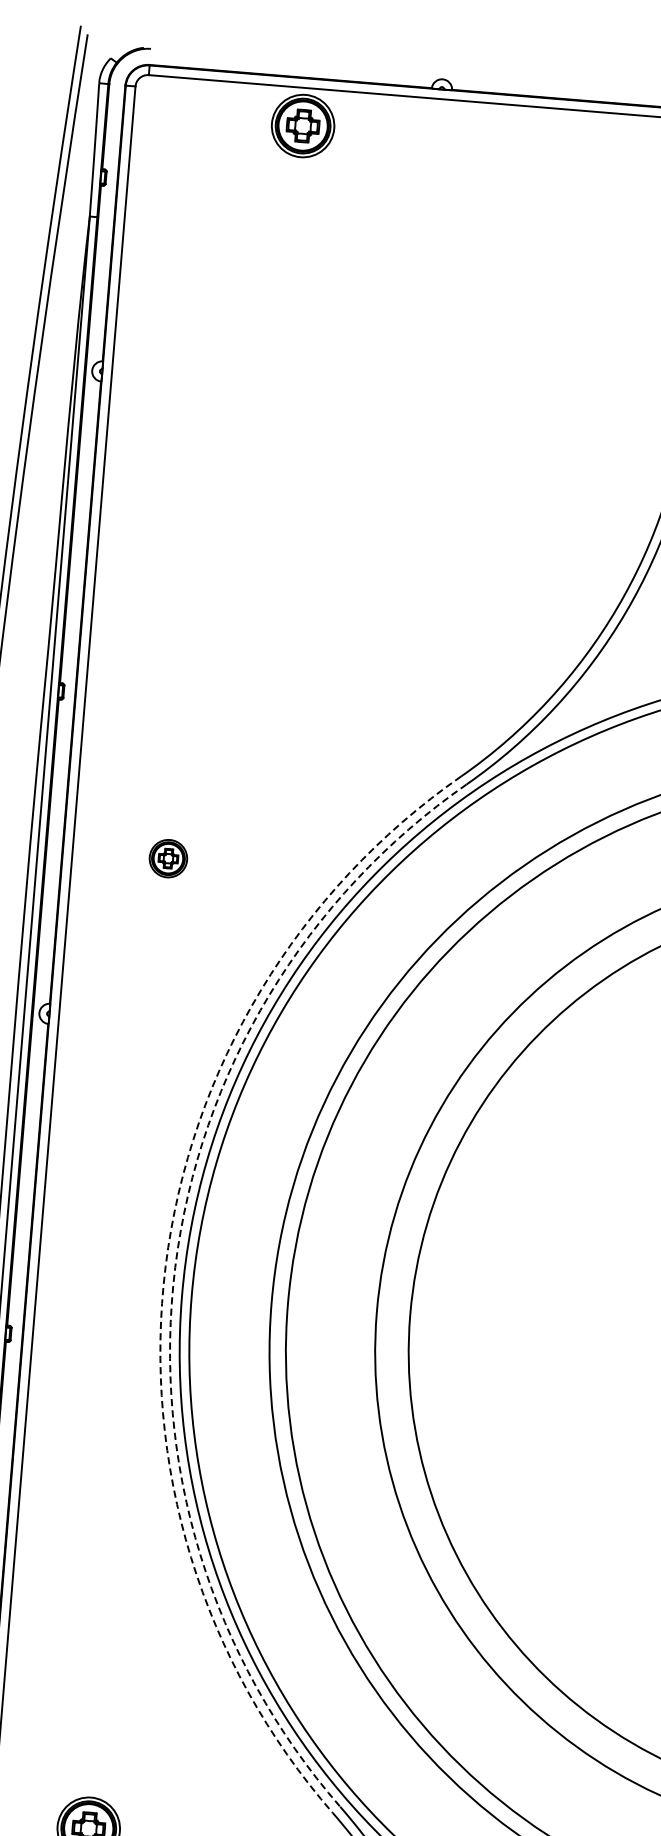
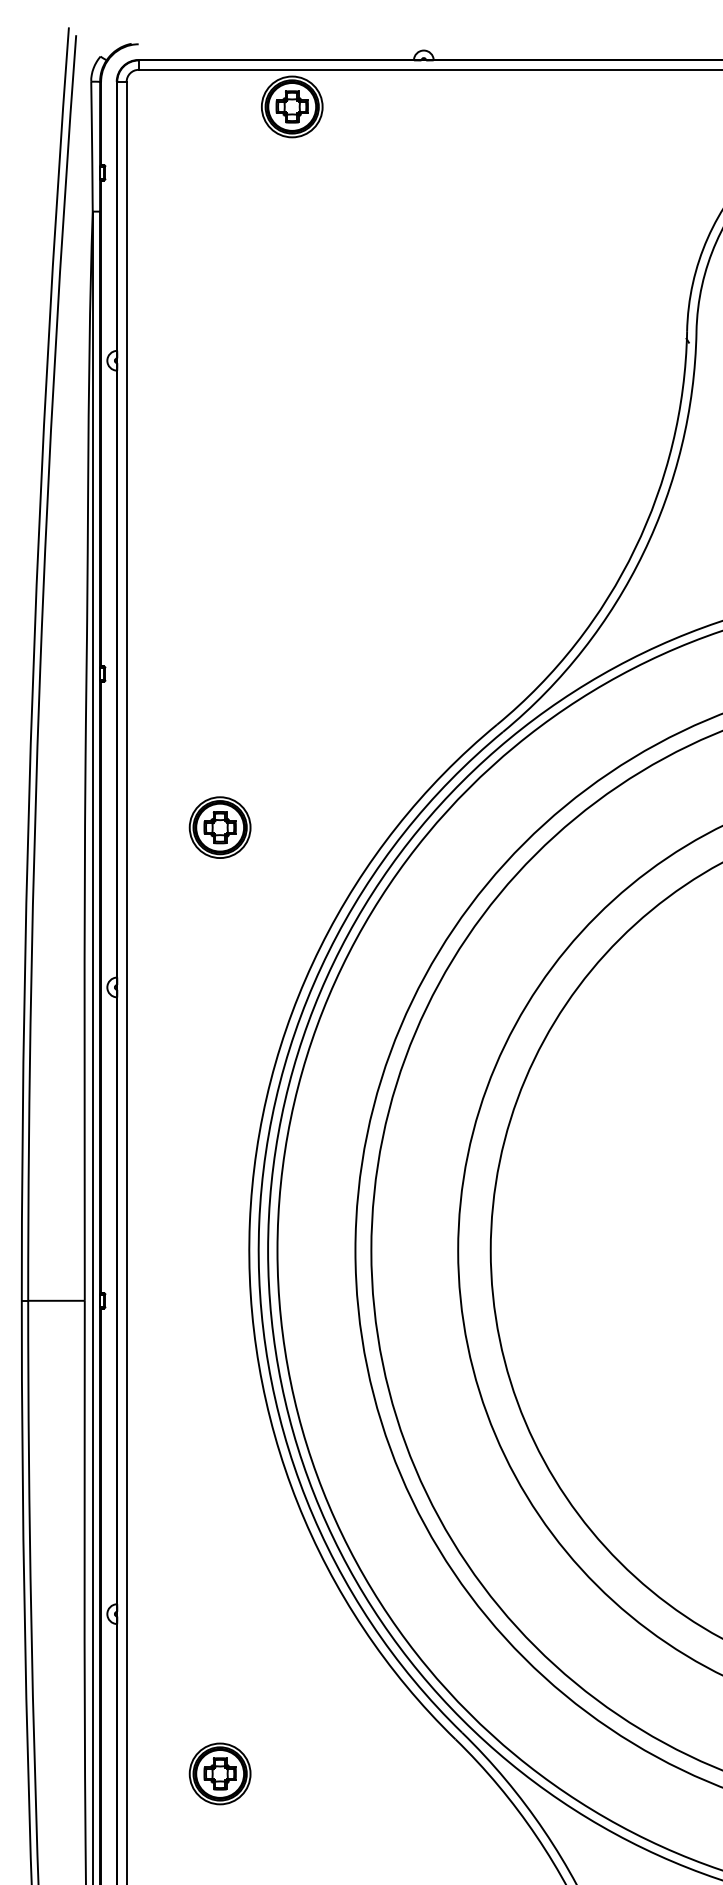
part: (167, 858) -> (219, 827), size x1.67
arc: (165, 1265) -> (249, 1222), dashed -> solid
arc: (175, 1267) -> (259, 1223), dashed -> solid

